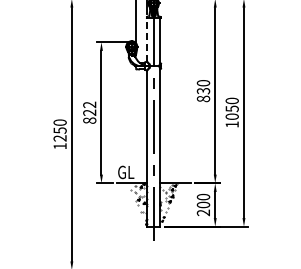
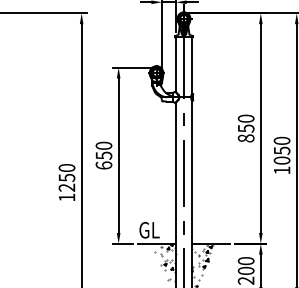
line: (147, 39) -> (176, 64), dashed -> solid
text: (202, 90) -> (244, 127), 830 -> 850
text: (89, 112) -> (103, 155), 822 -> 650

